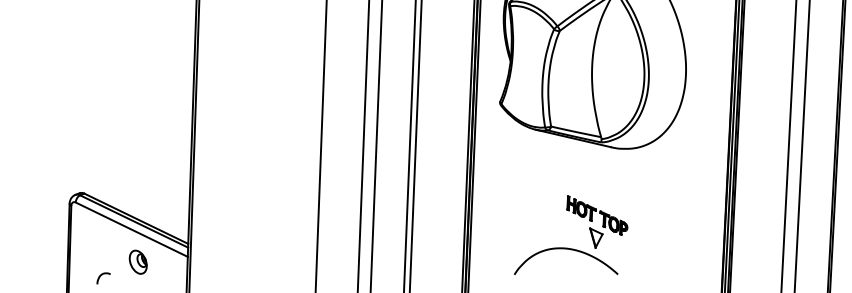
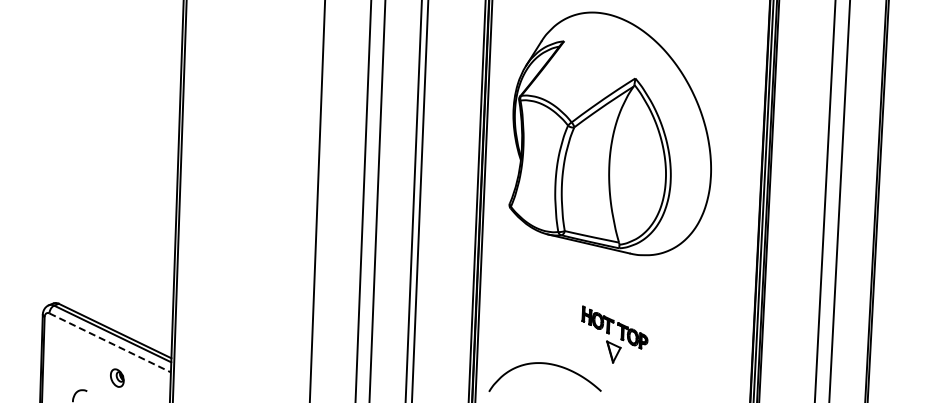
line: (132, 229) -> (110, 342), solid -> dashed
curve: (565, 249) -> (544, 364), moved
part: (138, 261) -> (117, 377), size x0.7

